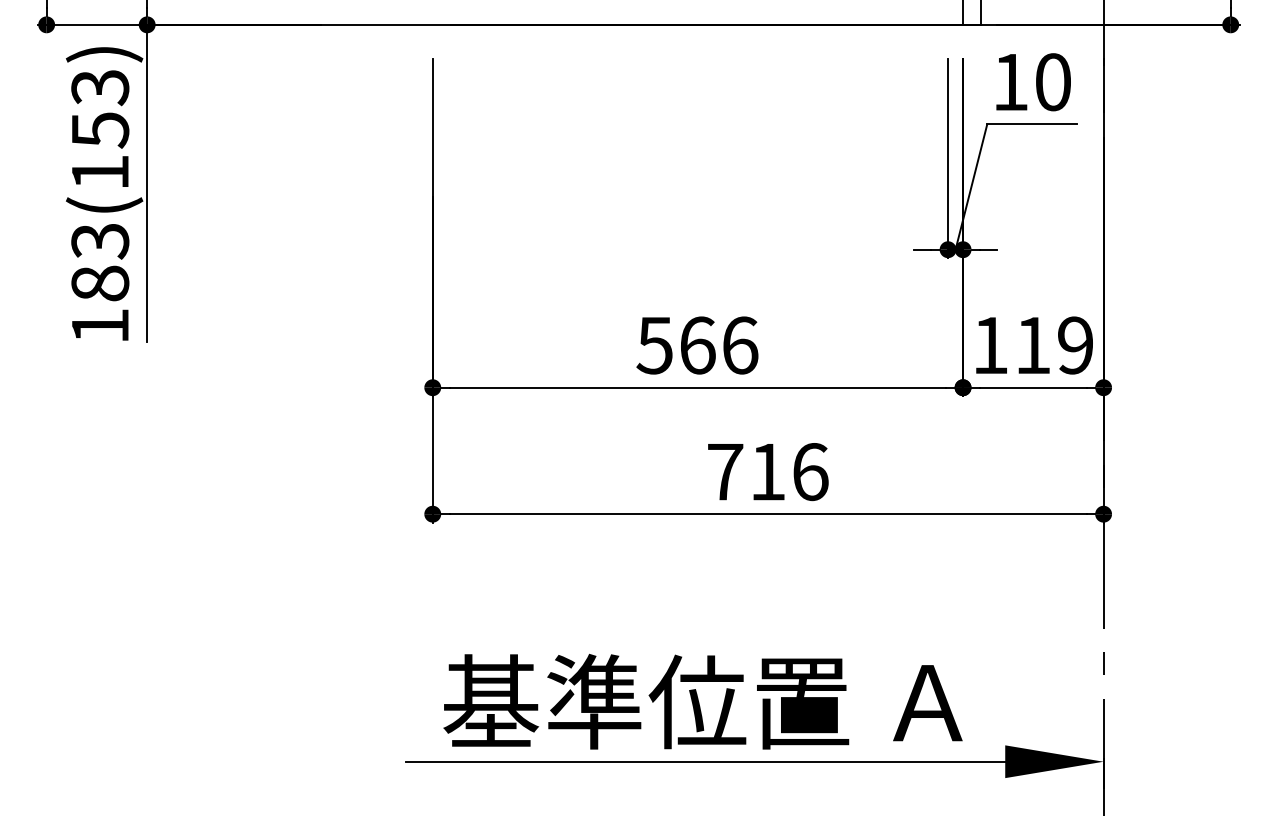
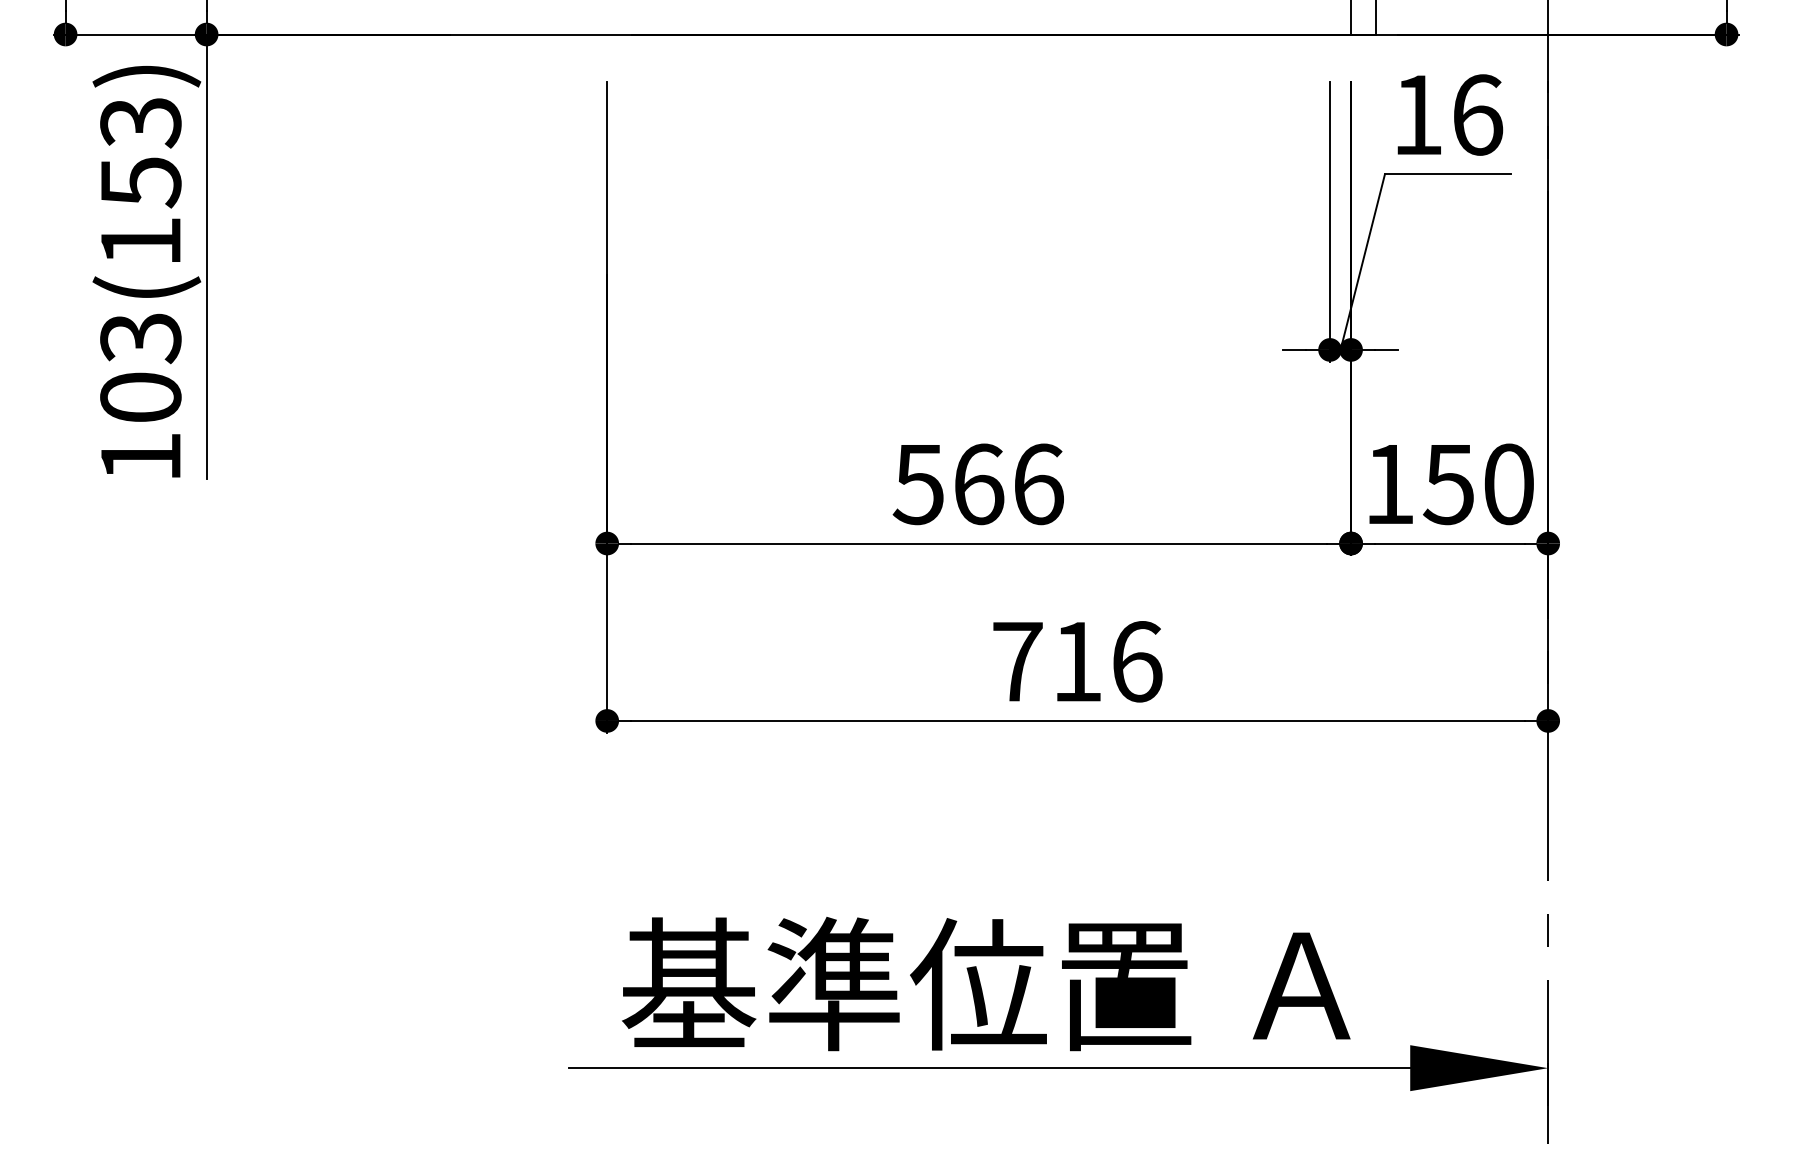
text: (1053, 81) -> (1478, 114), 10 -> 16
text: (100, 283) -> (140, 397), 183(153) -> 103(153)
text: (1053, 345) -> (1478, 484), 119 -> 150

